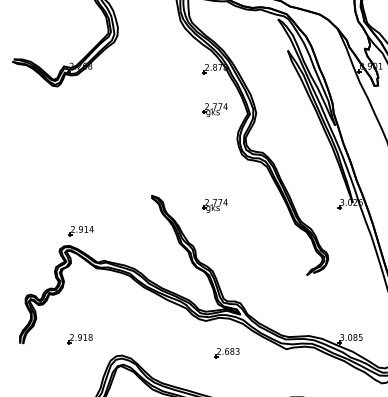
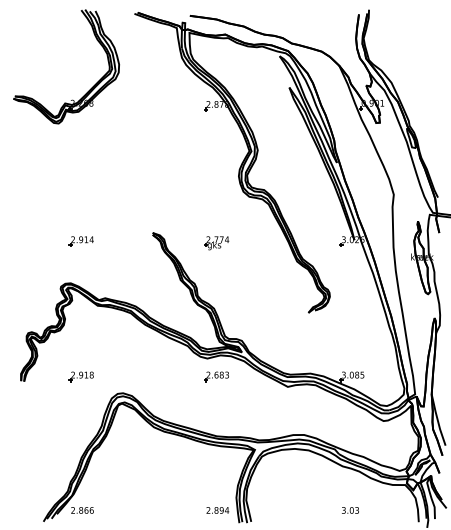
part: (215, 110) -> (216, 147), removed
part: (80, 231) -> (80, 241), moved
part: (227, 352) -> (216, 376), moved

